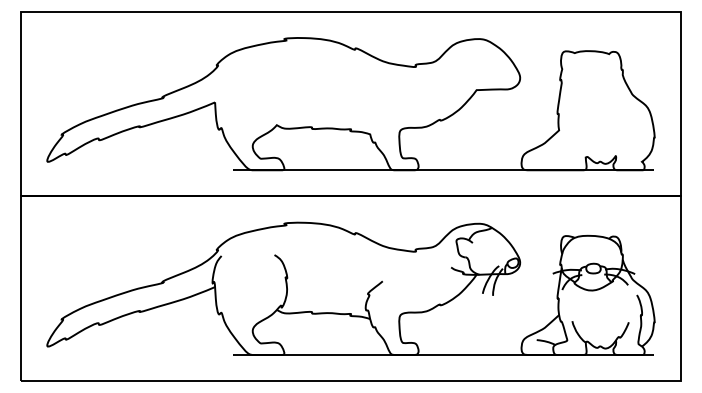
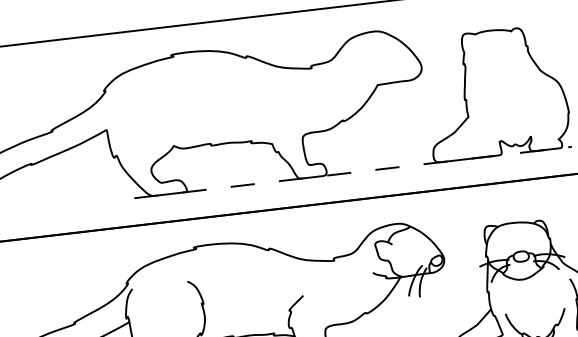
line: (444, 170) -> (354, 172), solid -> dashed

